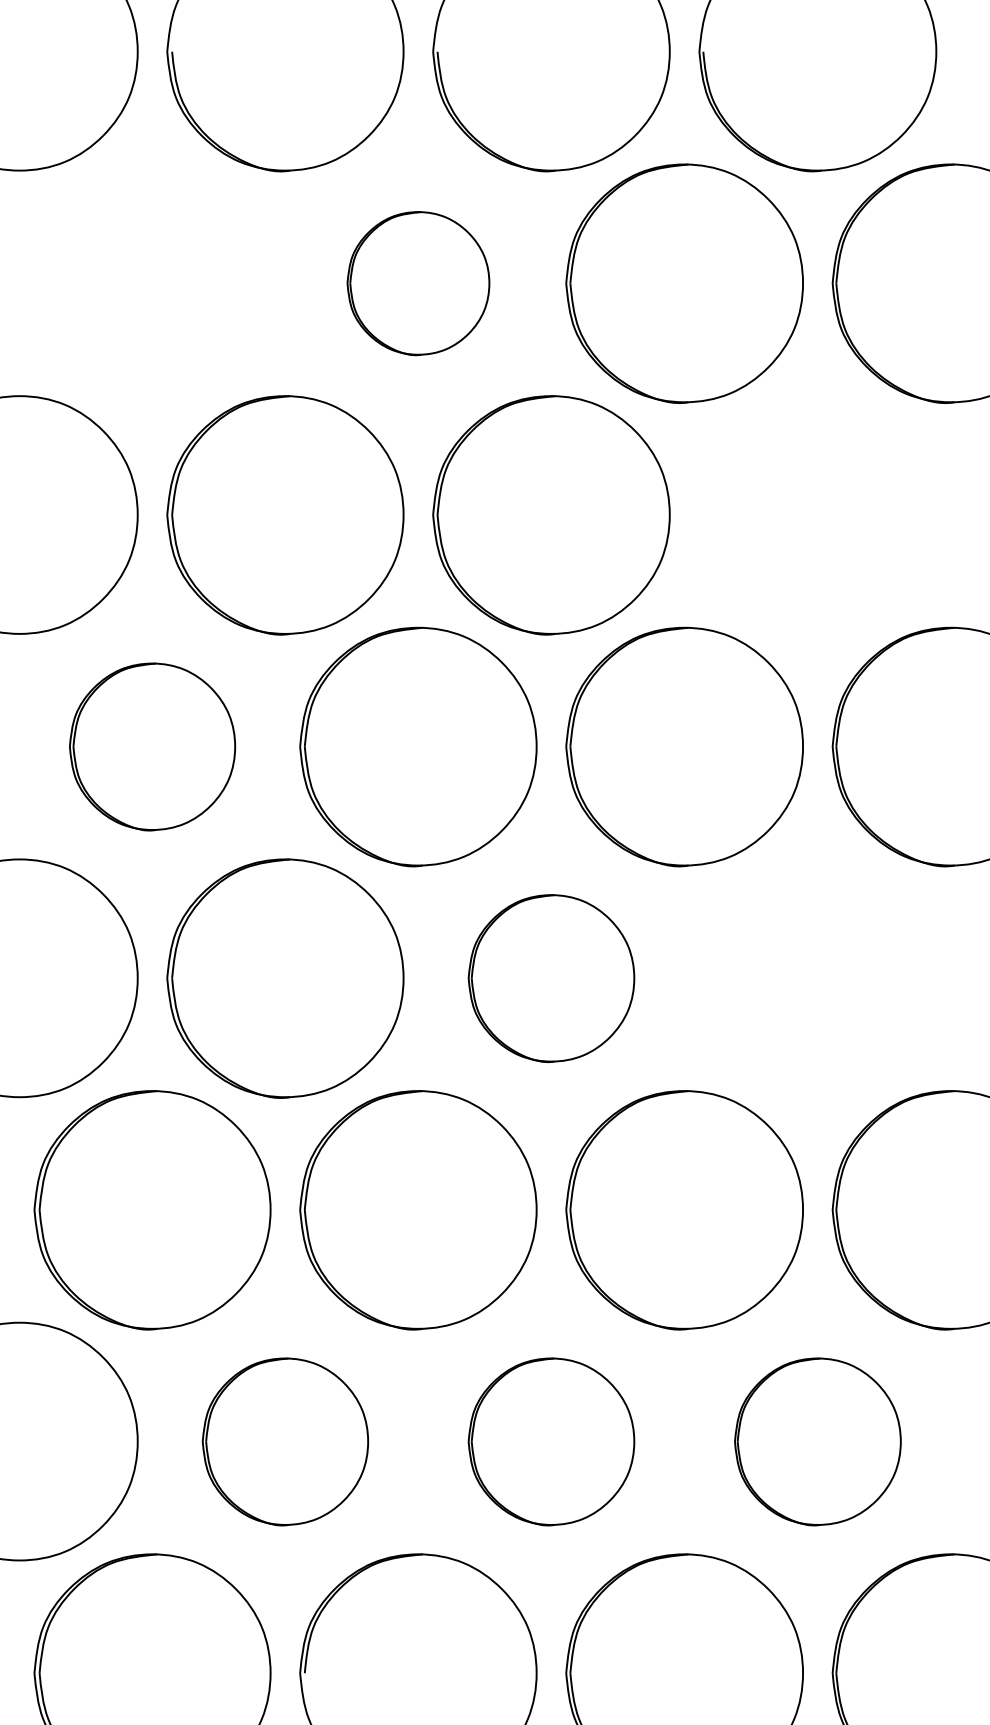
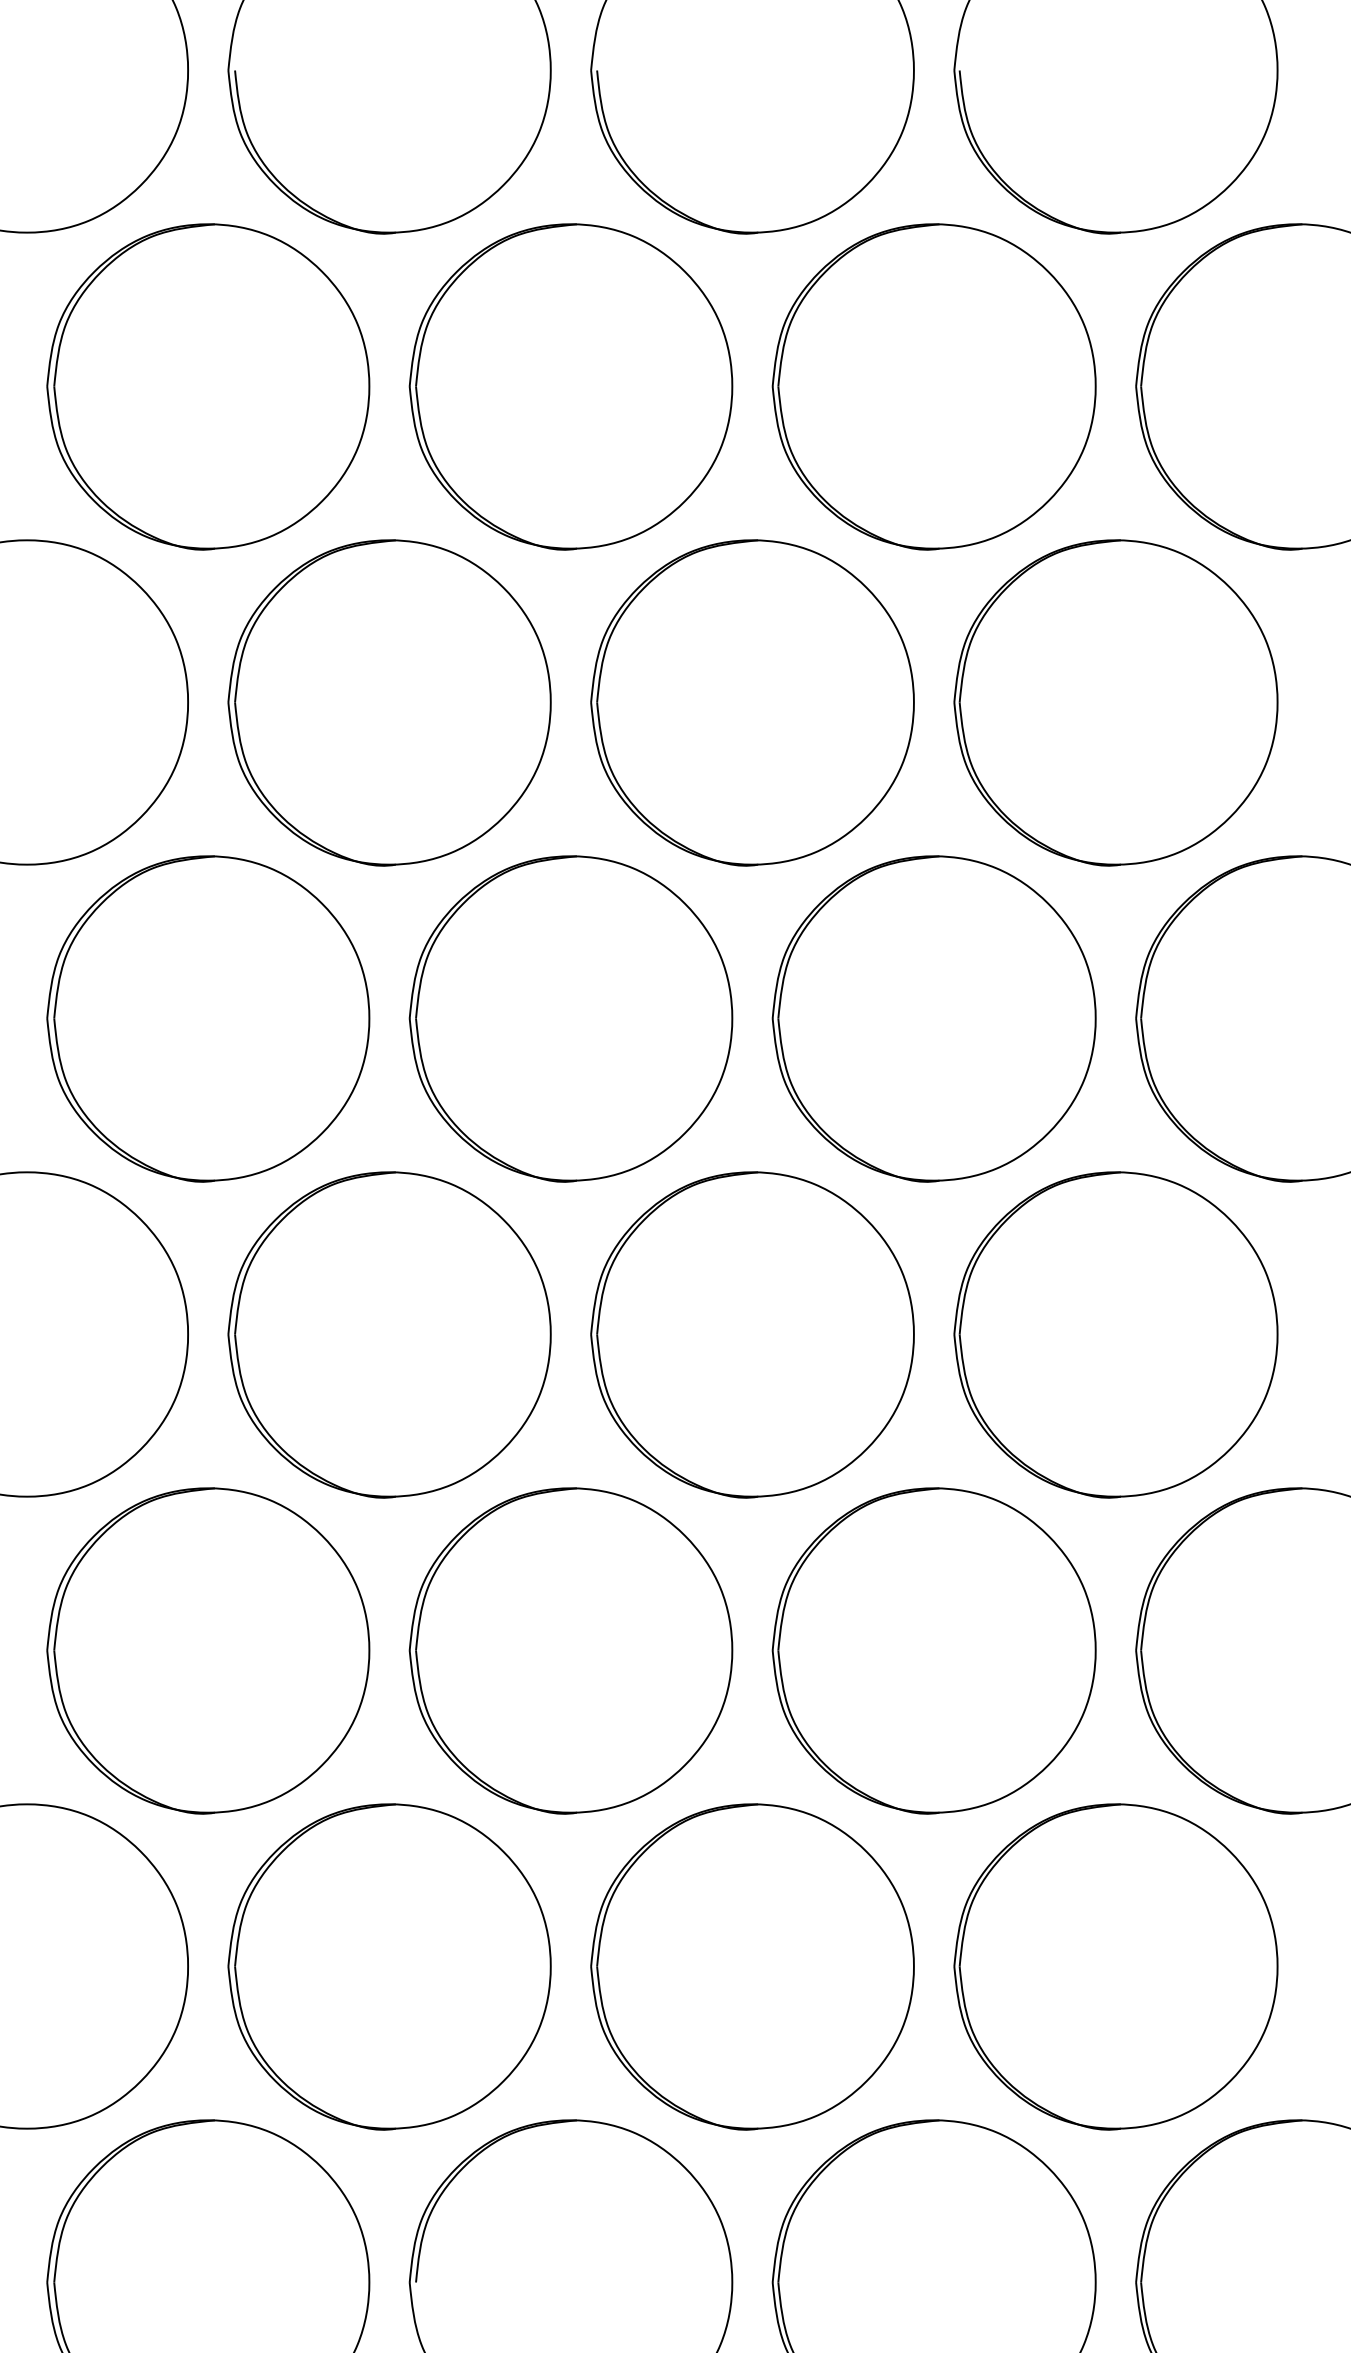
part: (152, 283) -> (208, 386), added
part: (418, 283) -> (571, 386), size x1.67
part: (817, 515) -> (1115, 703), added
part: (152, 746) -> (208, 1018), size x1.43
part: (551, 978) -> (752, 1334), size x1.43
part: (817, 978) -> (1115, 1334), added
part: (285, 1441) -> (389, 1966), size x1.43
part: (551, 1441) -> (752, 1966), size x1.43
part: (817, 1441) -> (1115, 1966), size x1.43

